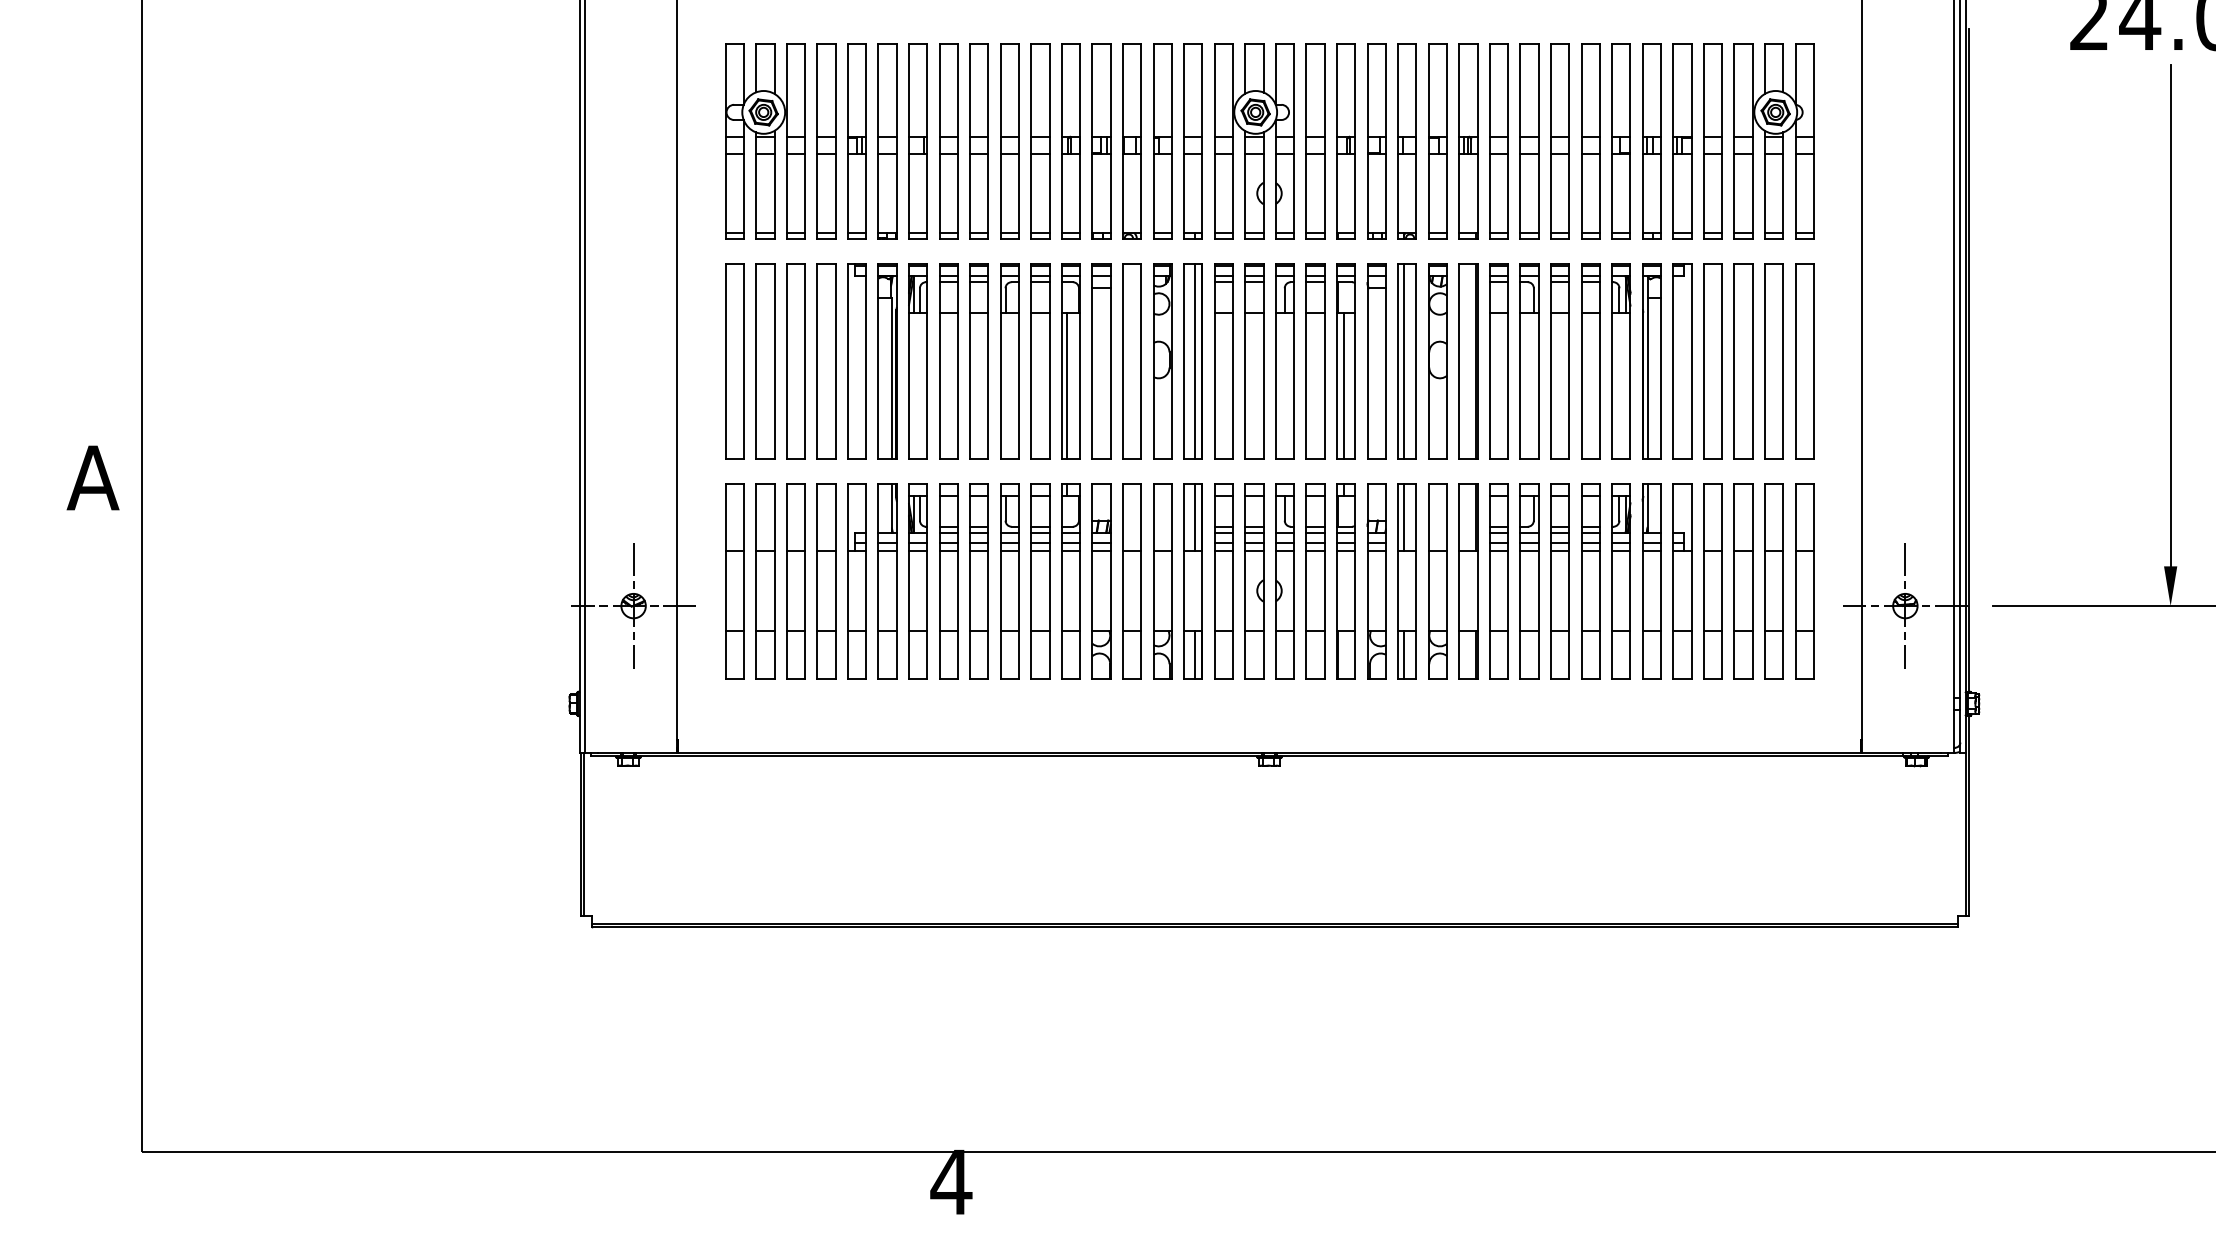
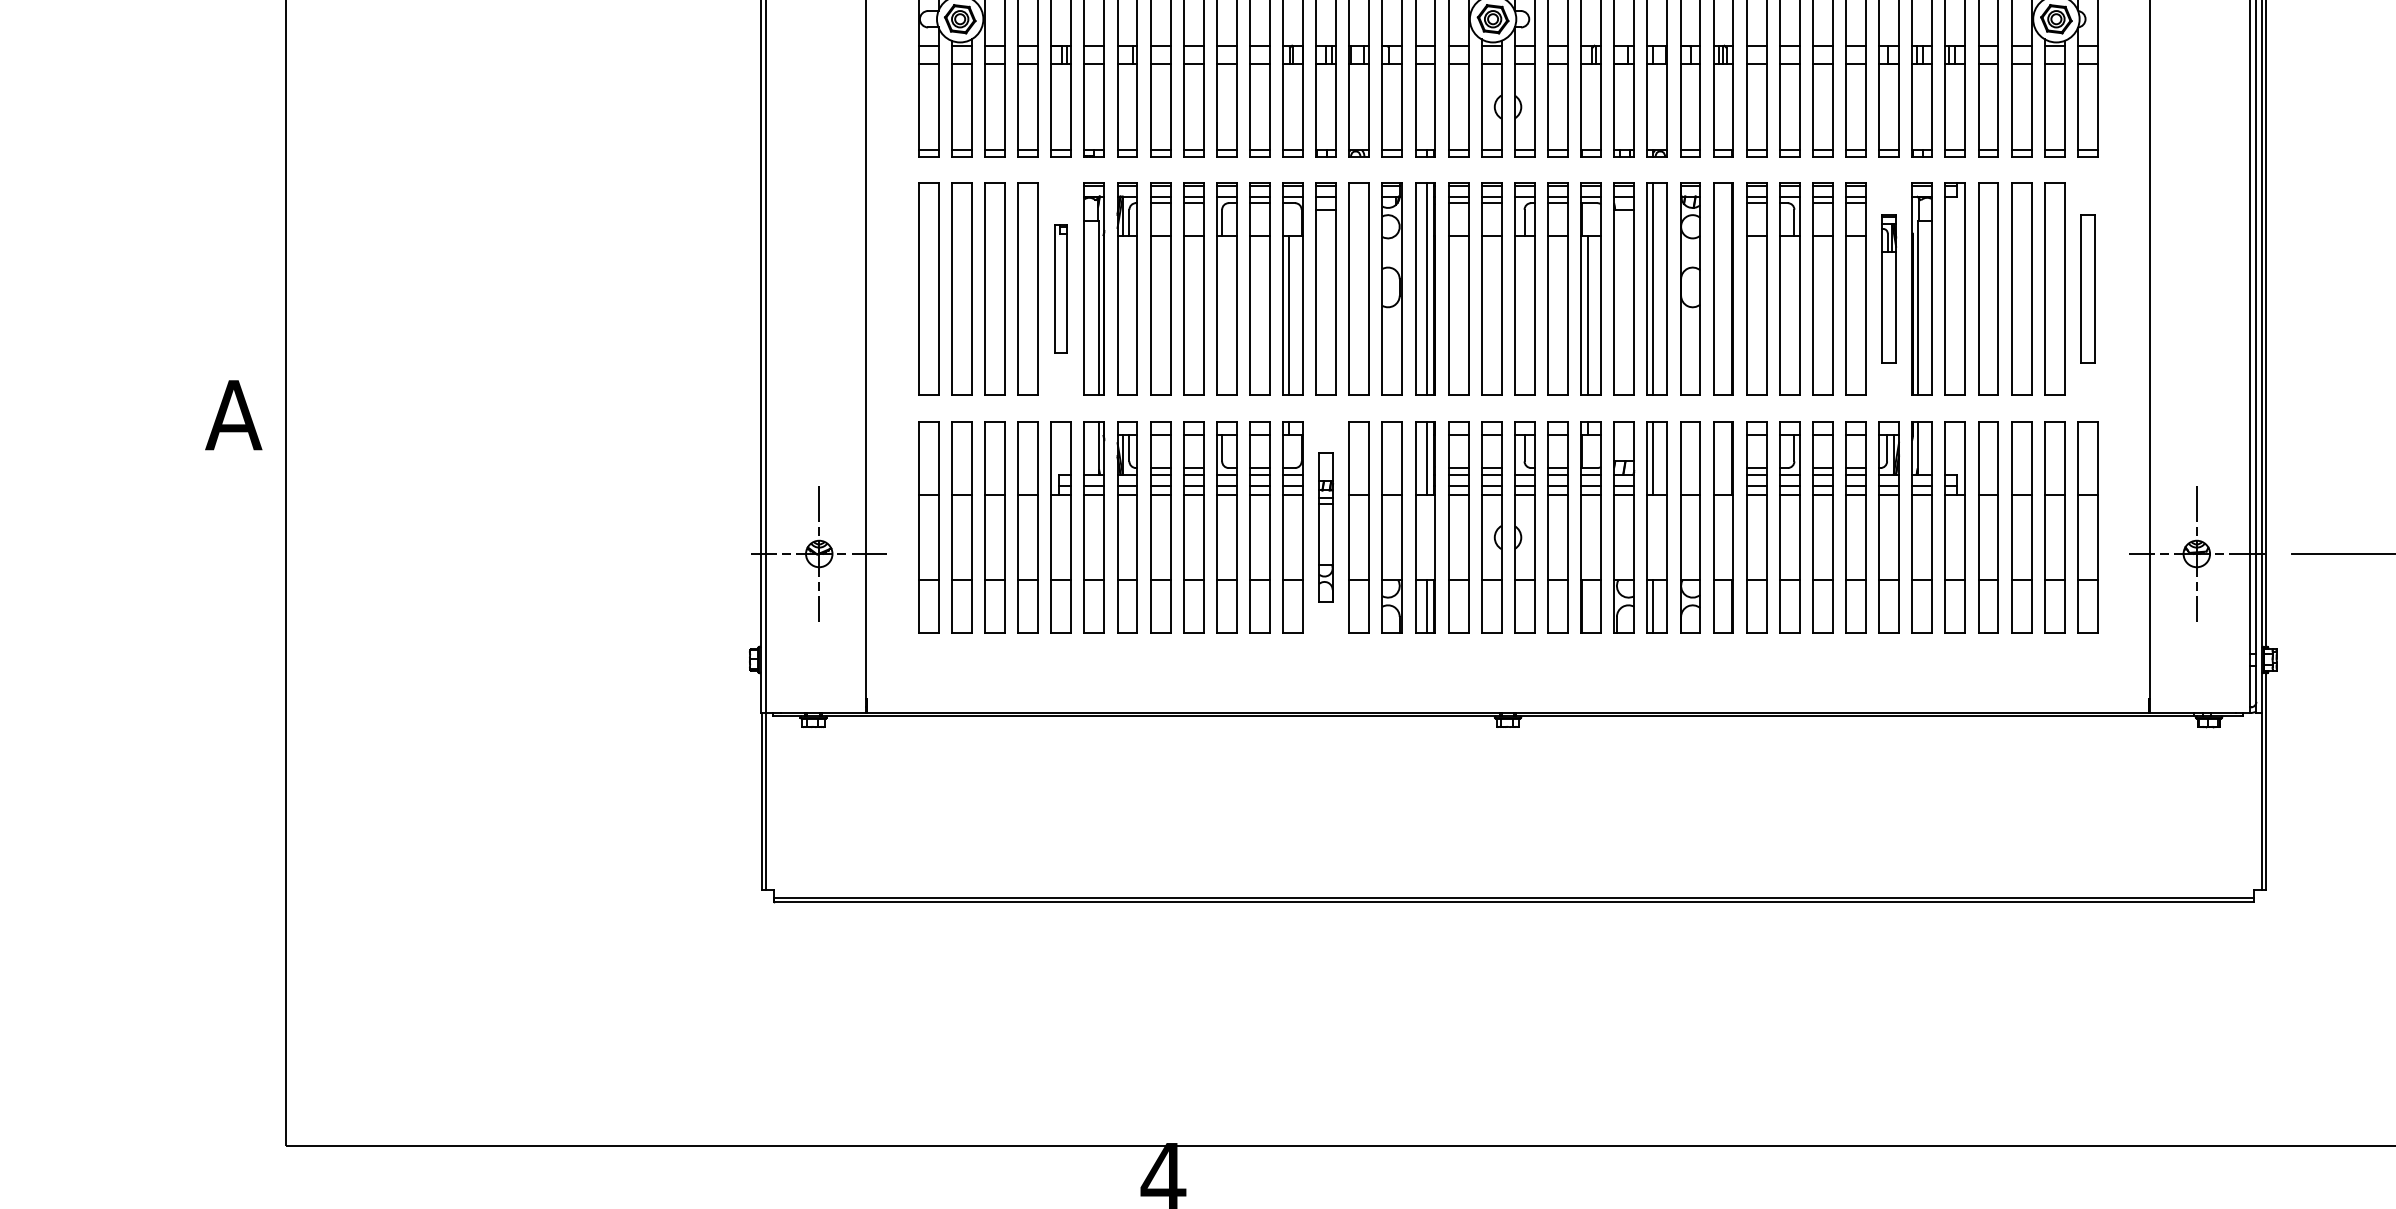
part: (856, 361) -> (1060, 289), size x0.6
part: (1621, 361) -> (1889, 289), size x0.7
part: (1804, 361) -> (2087, 289), size x0.7
part: (1101, 581) -> (1326, 527), size x0.7

